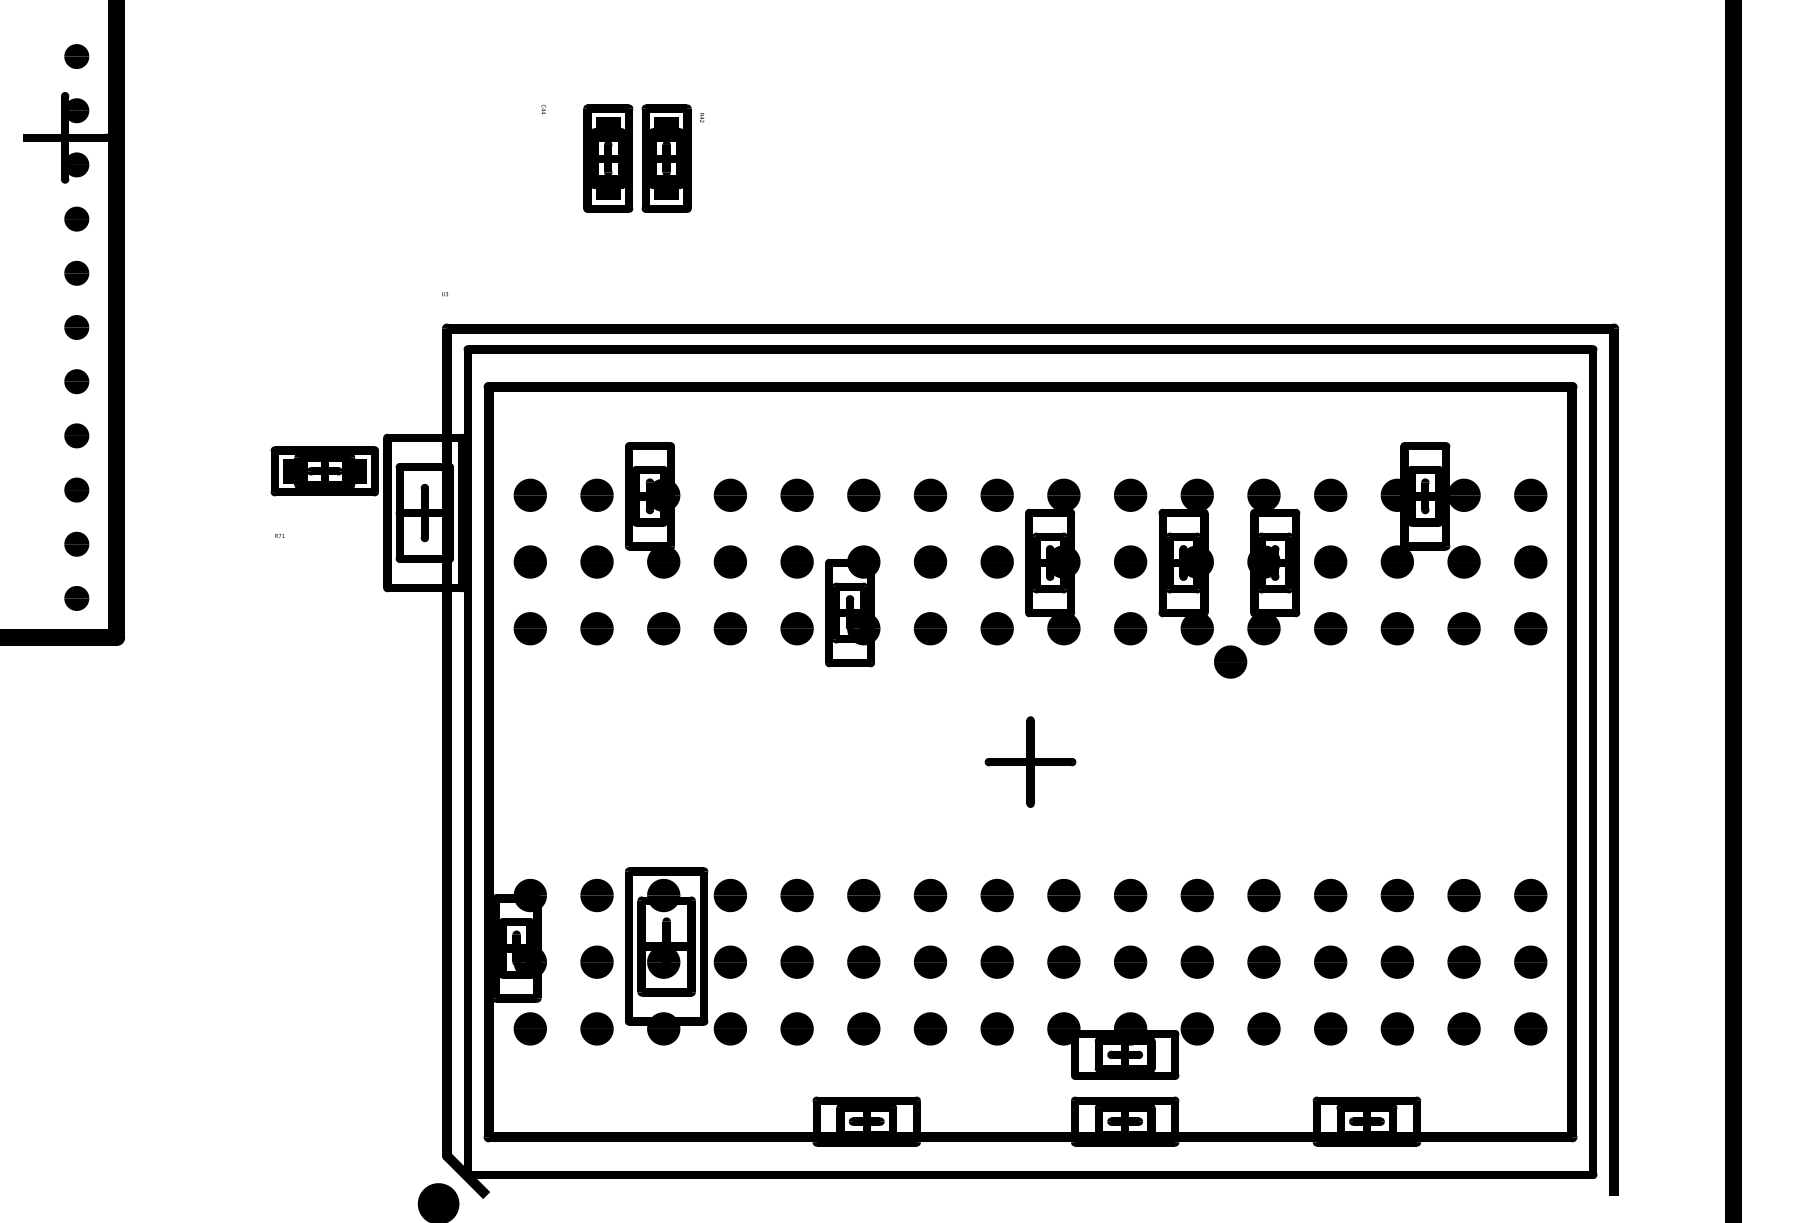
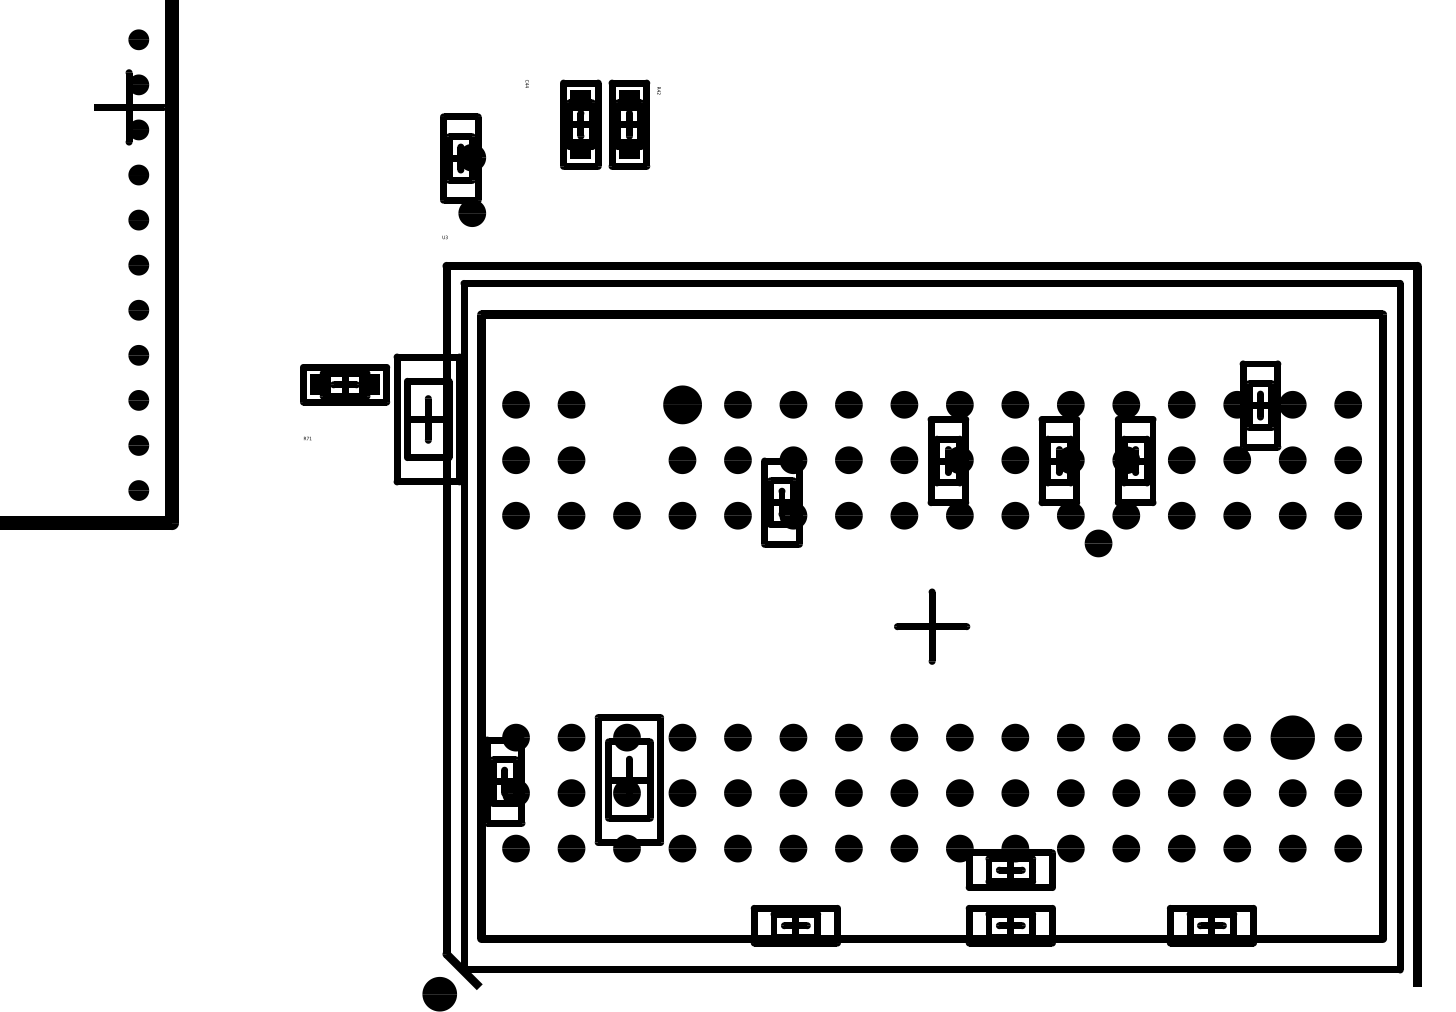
part: (729, 494) -> (681, 404), size x1.4
part: (652, 510) -> (462, 170), moved
part: (1463, 895) -> (1292, 737), size x1.6

